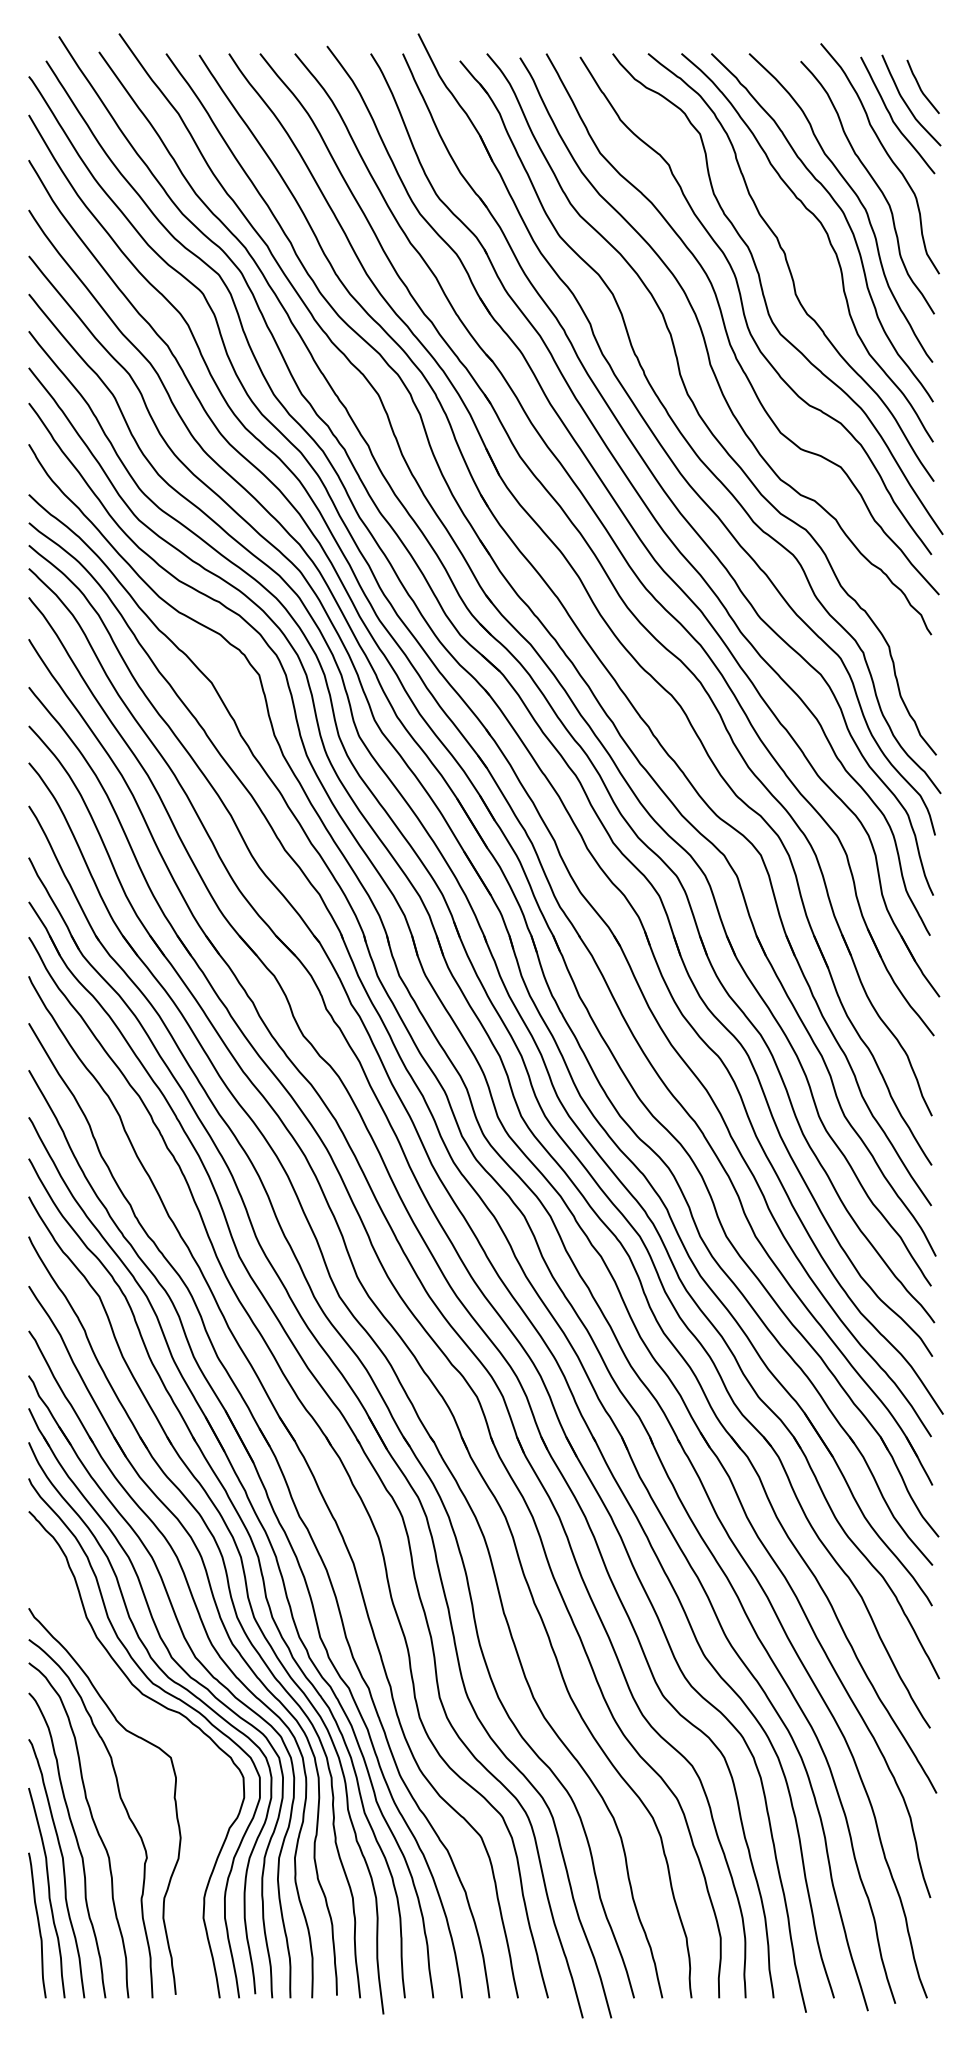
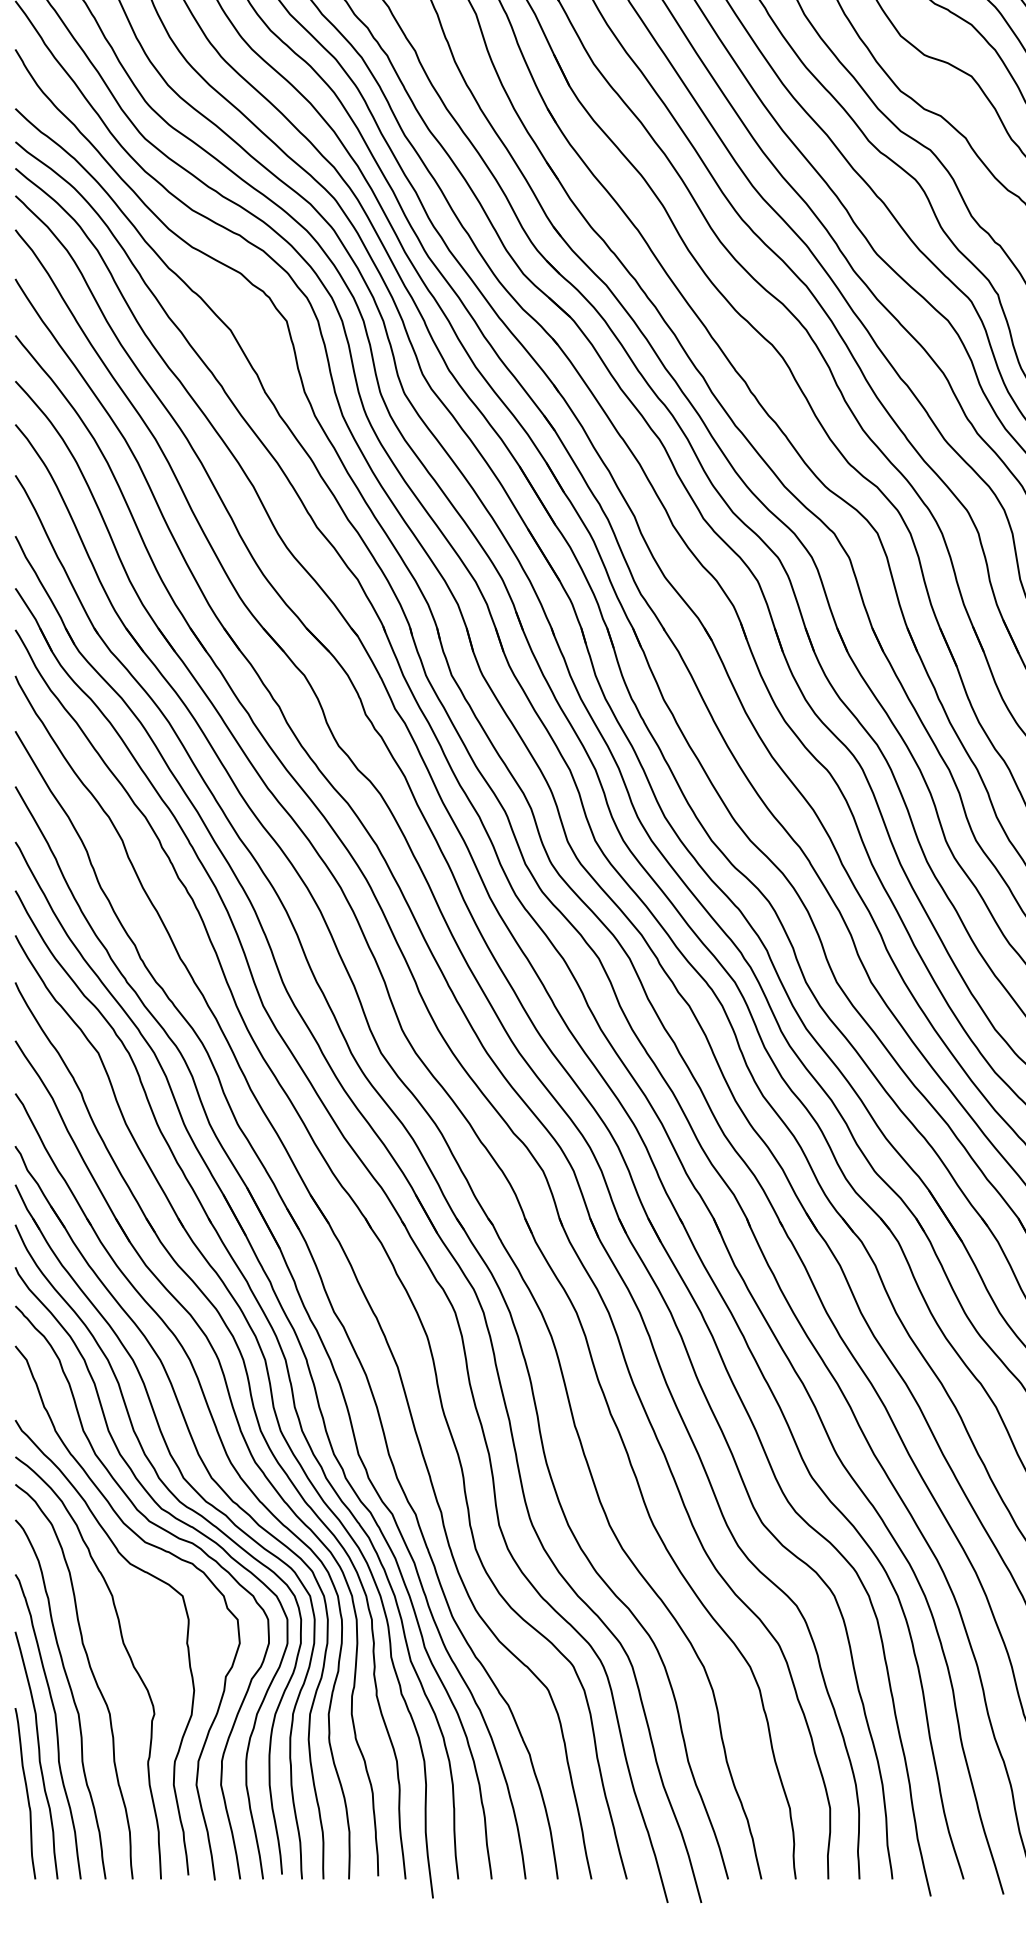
curve: (146, 1716) -> (153, 1547), added

